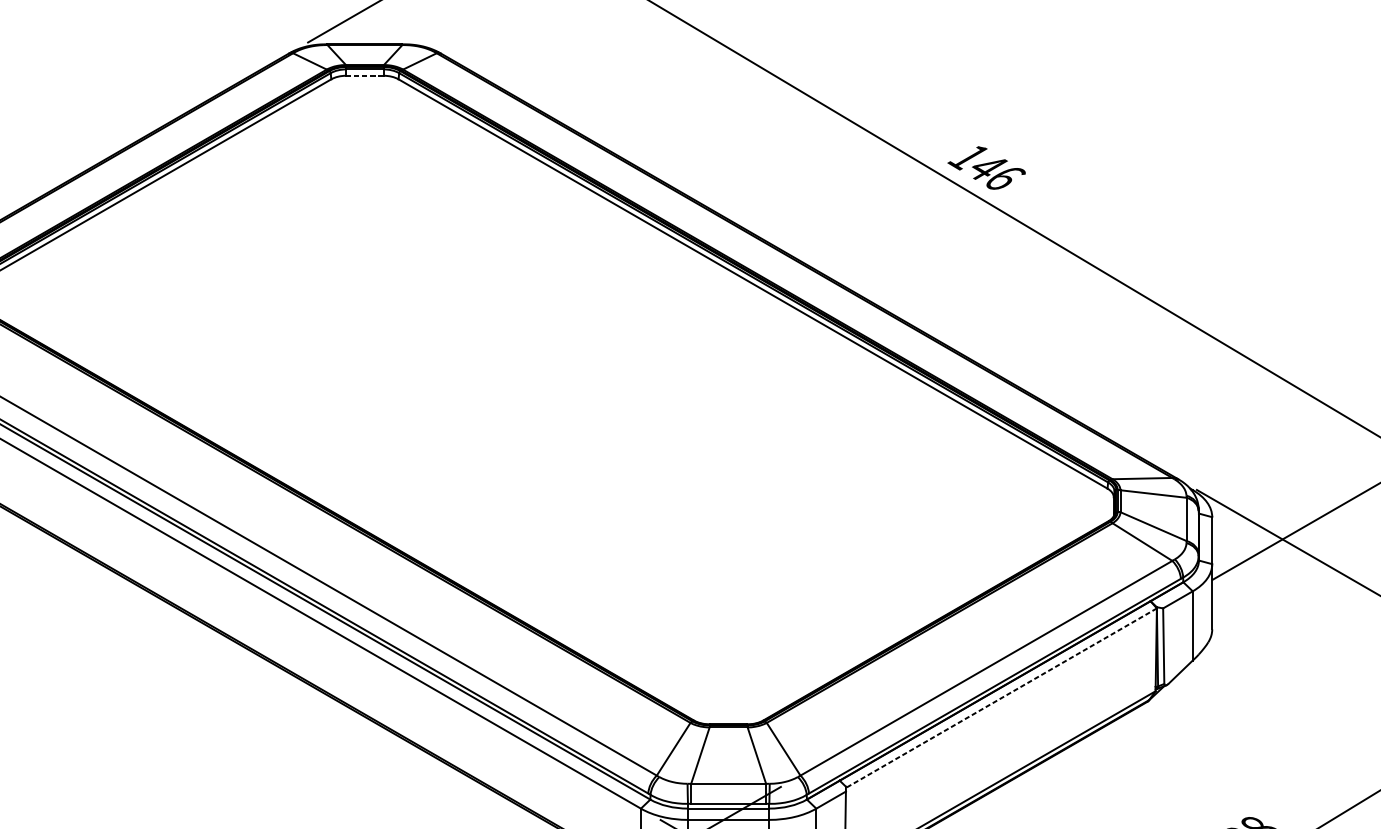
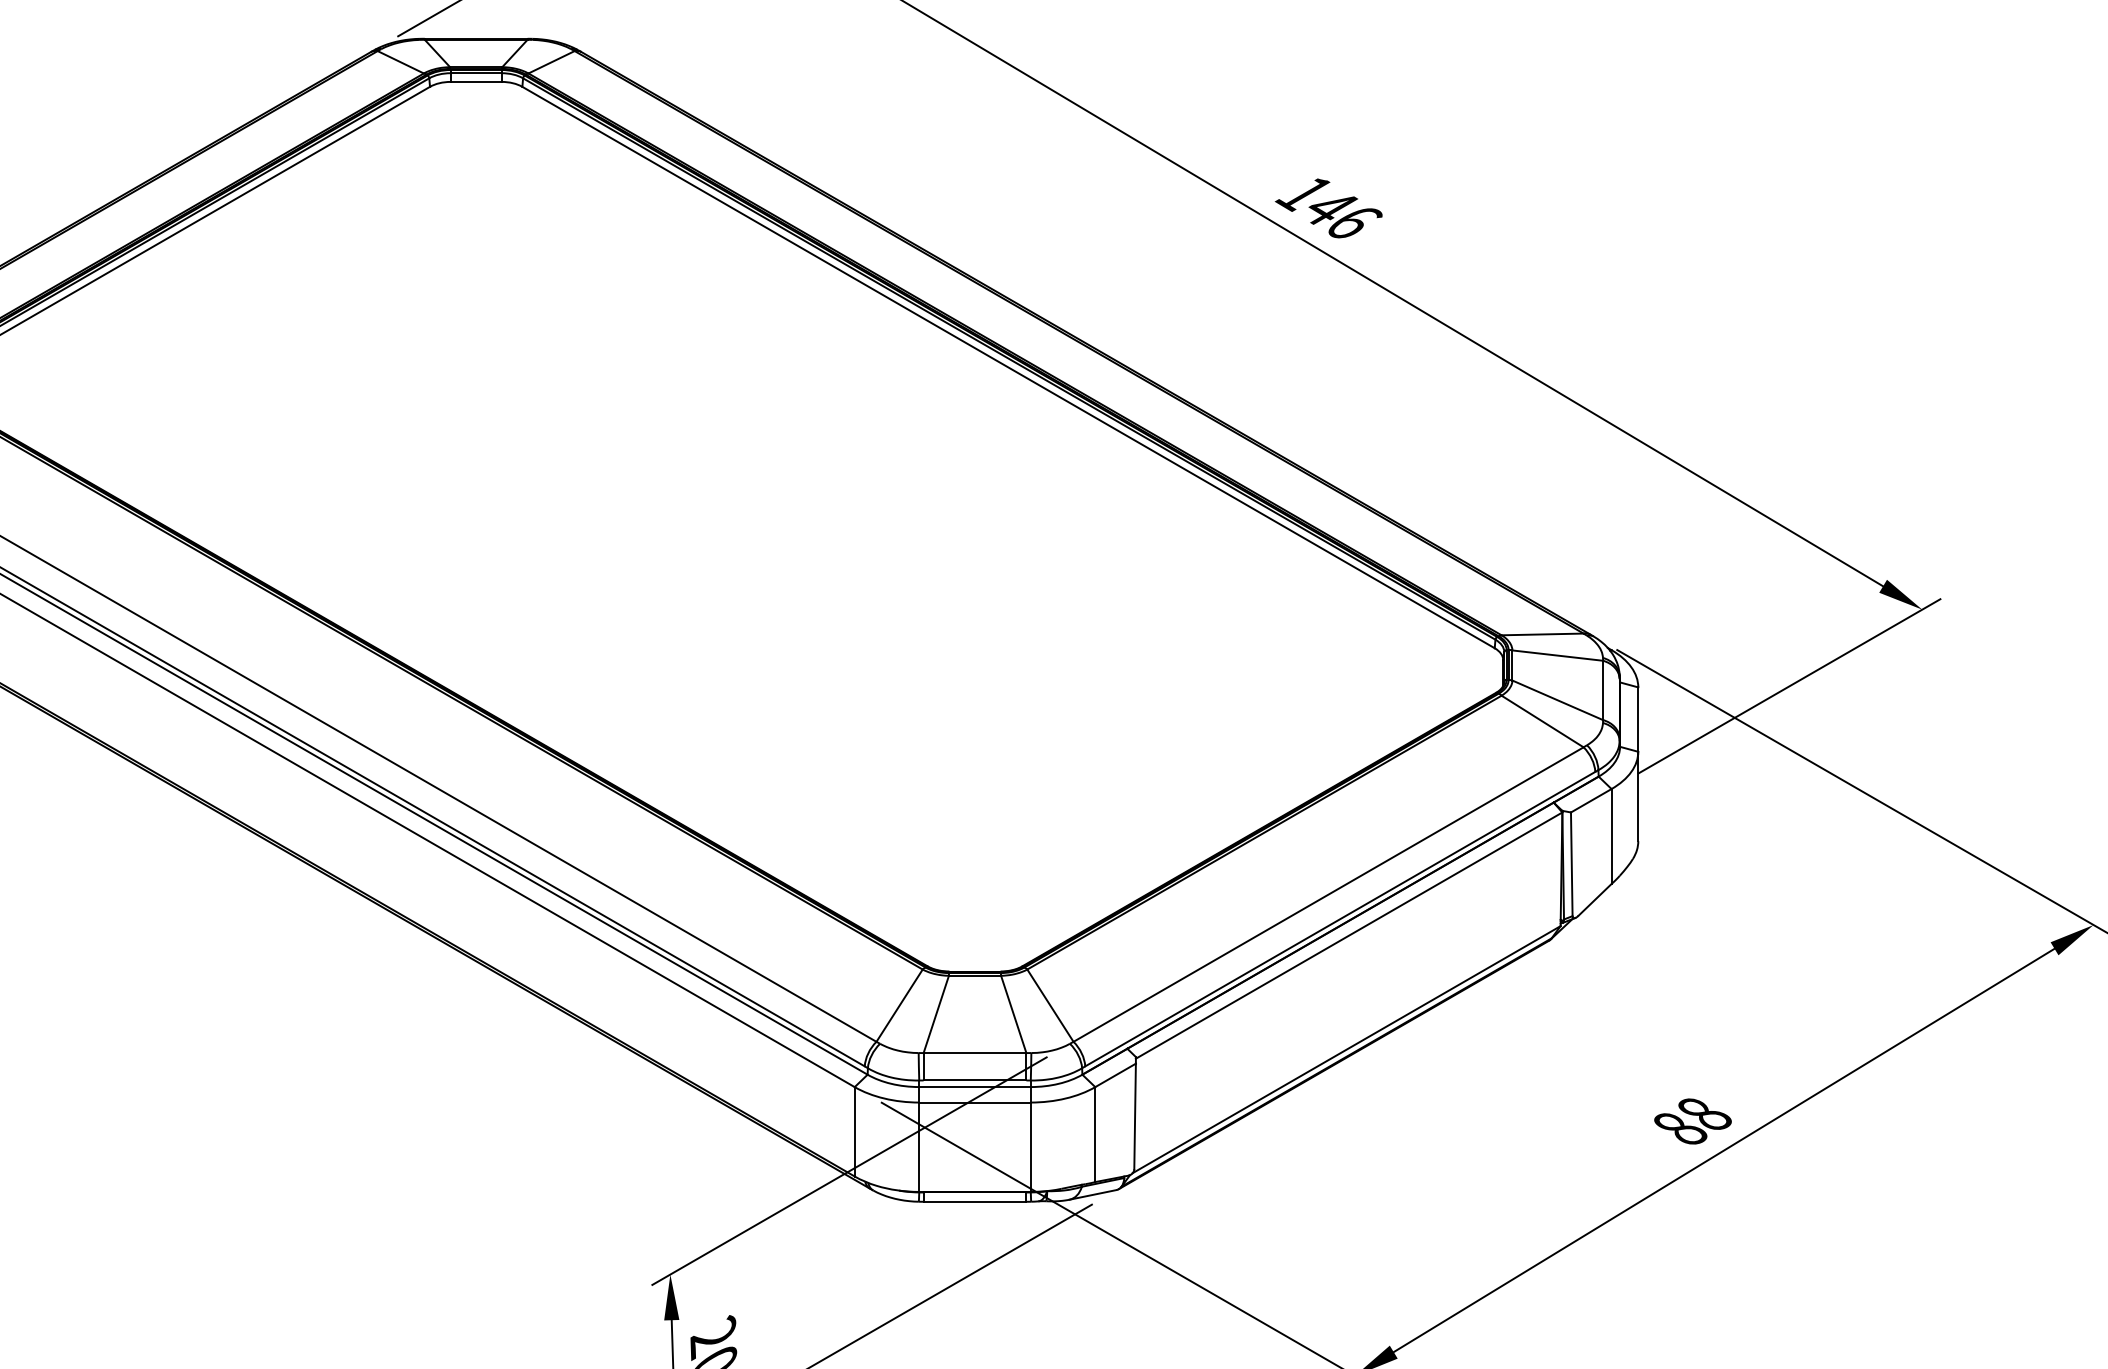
line: (365, 75) -> (476, 81), dashed -> solid
line: (1000, 698) -> (1348, 935), dashed -> solid

